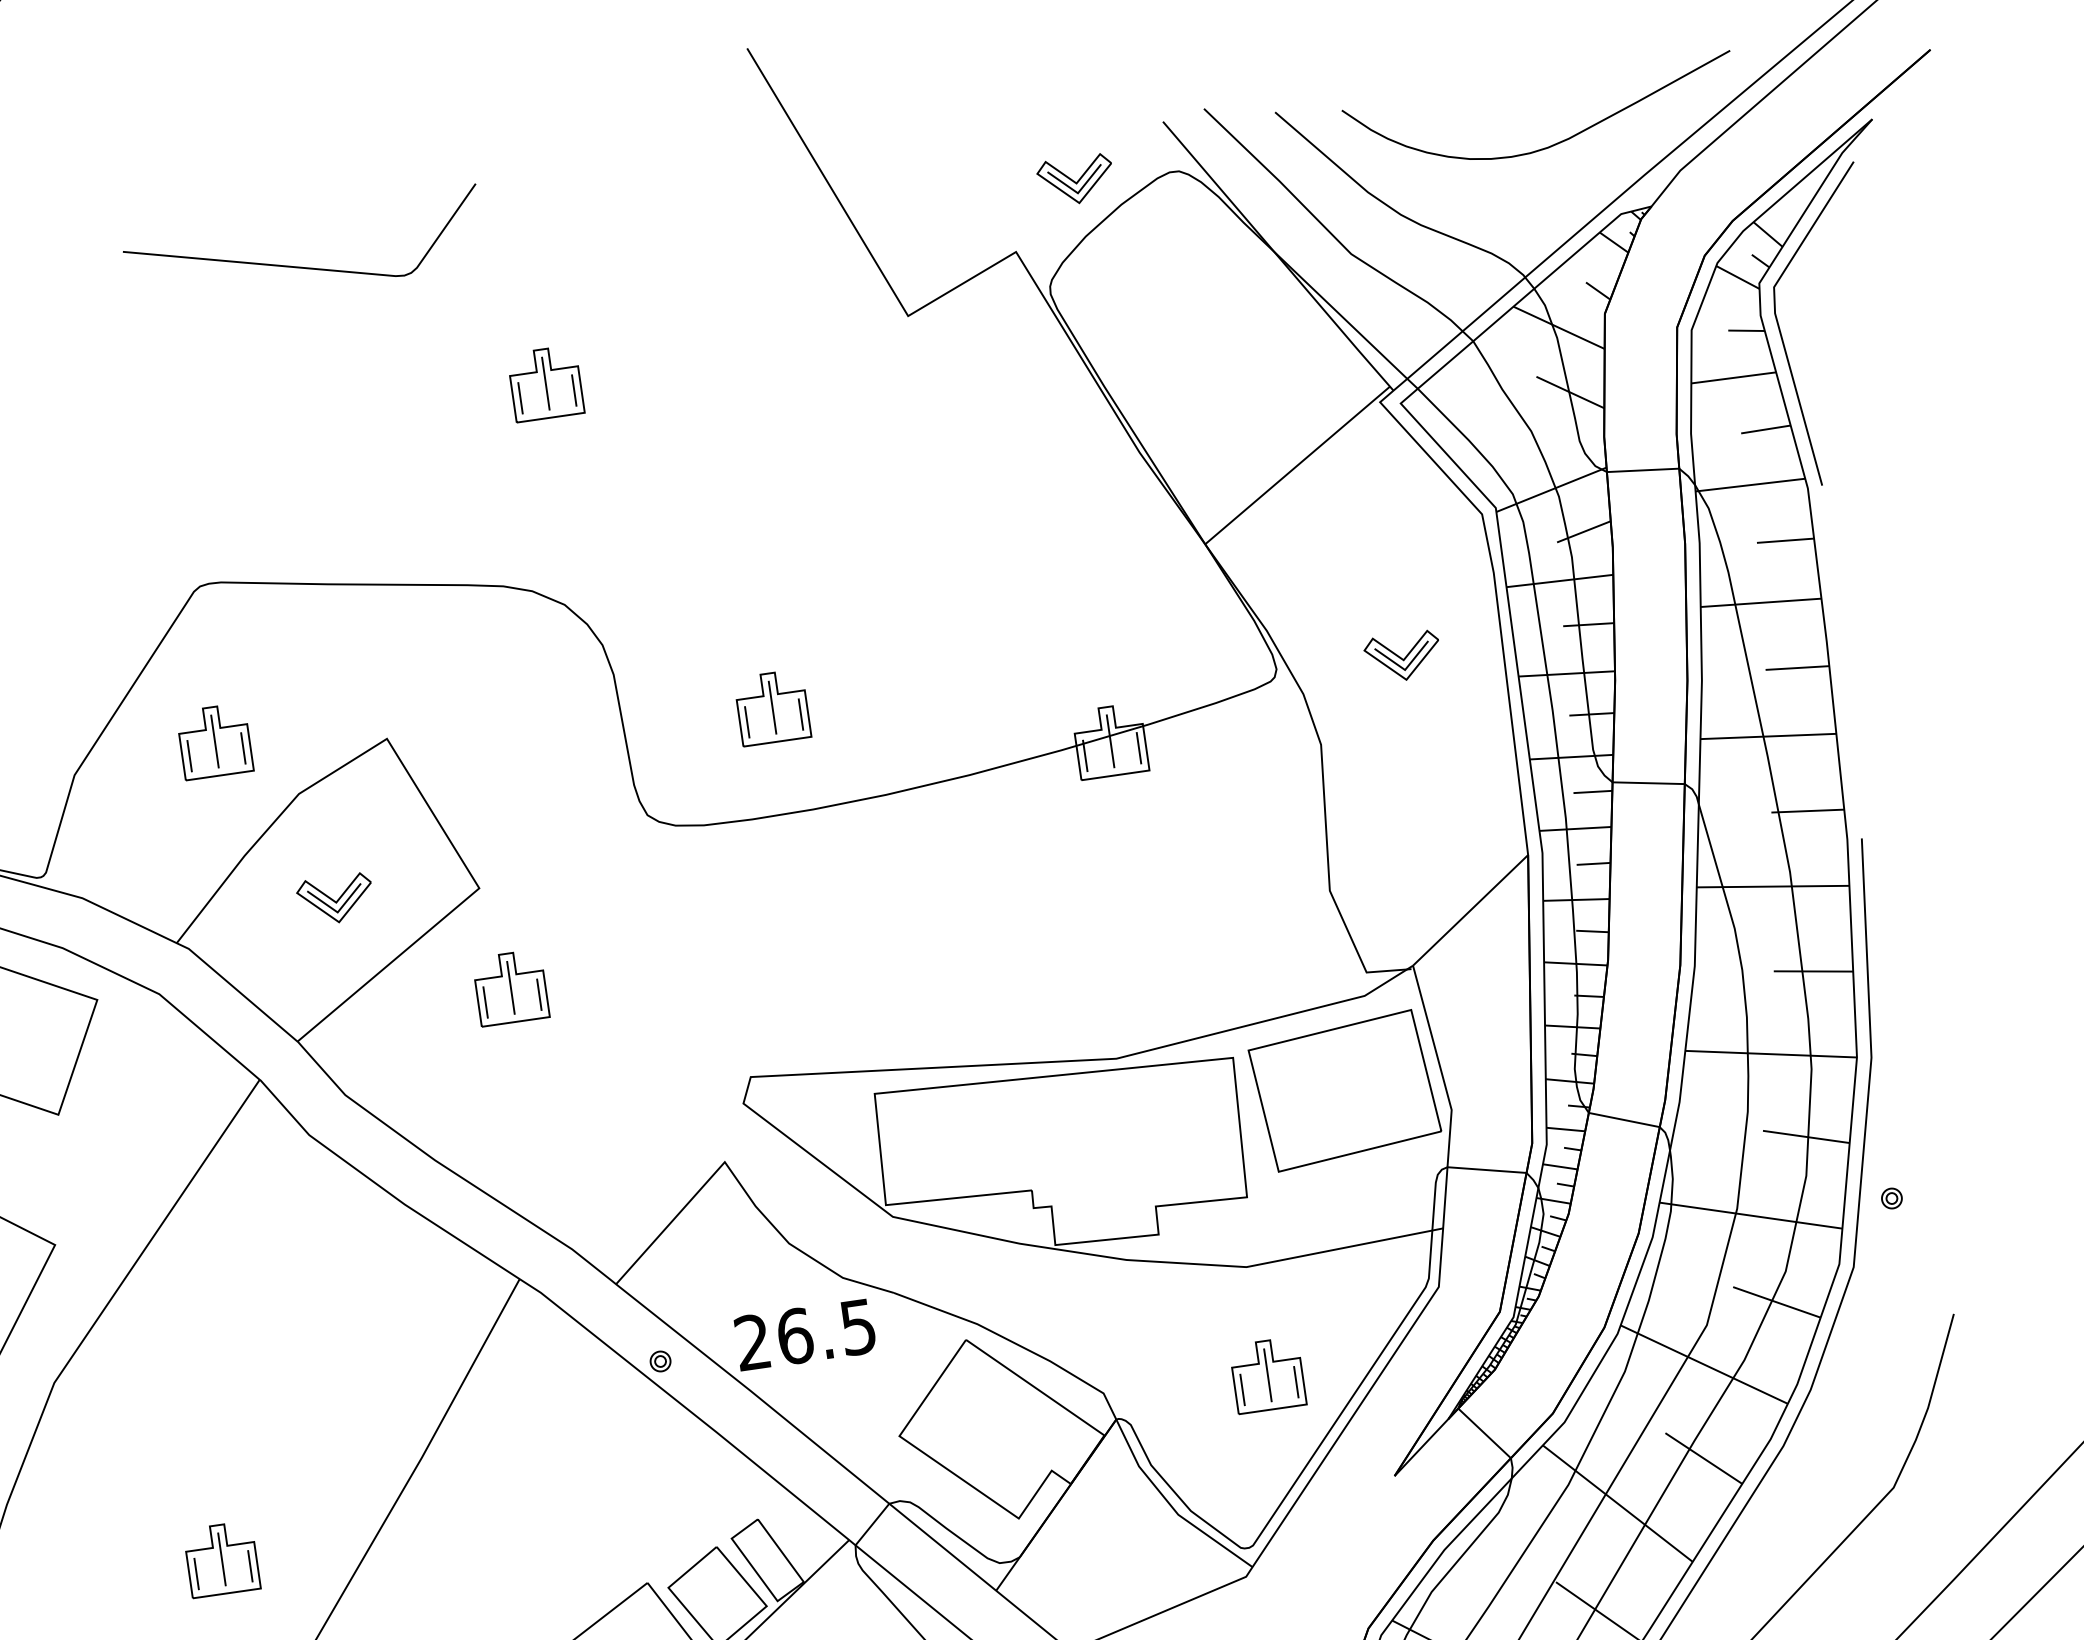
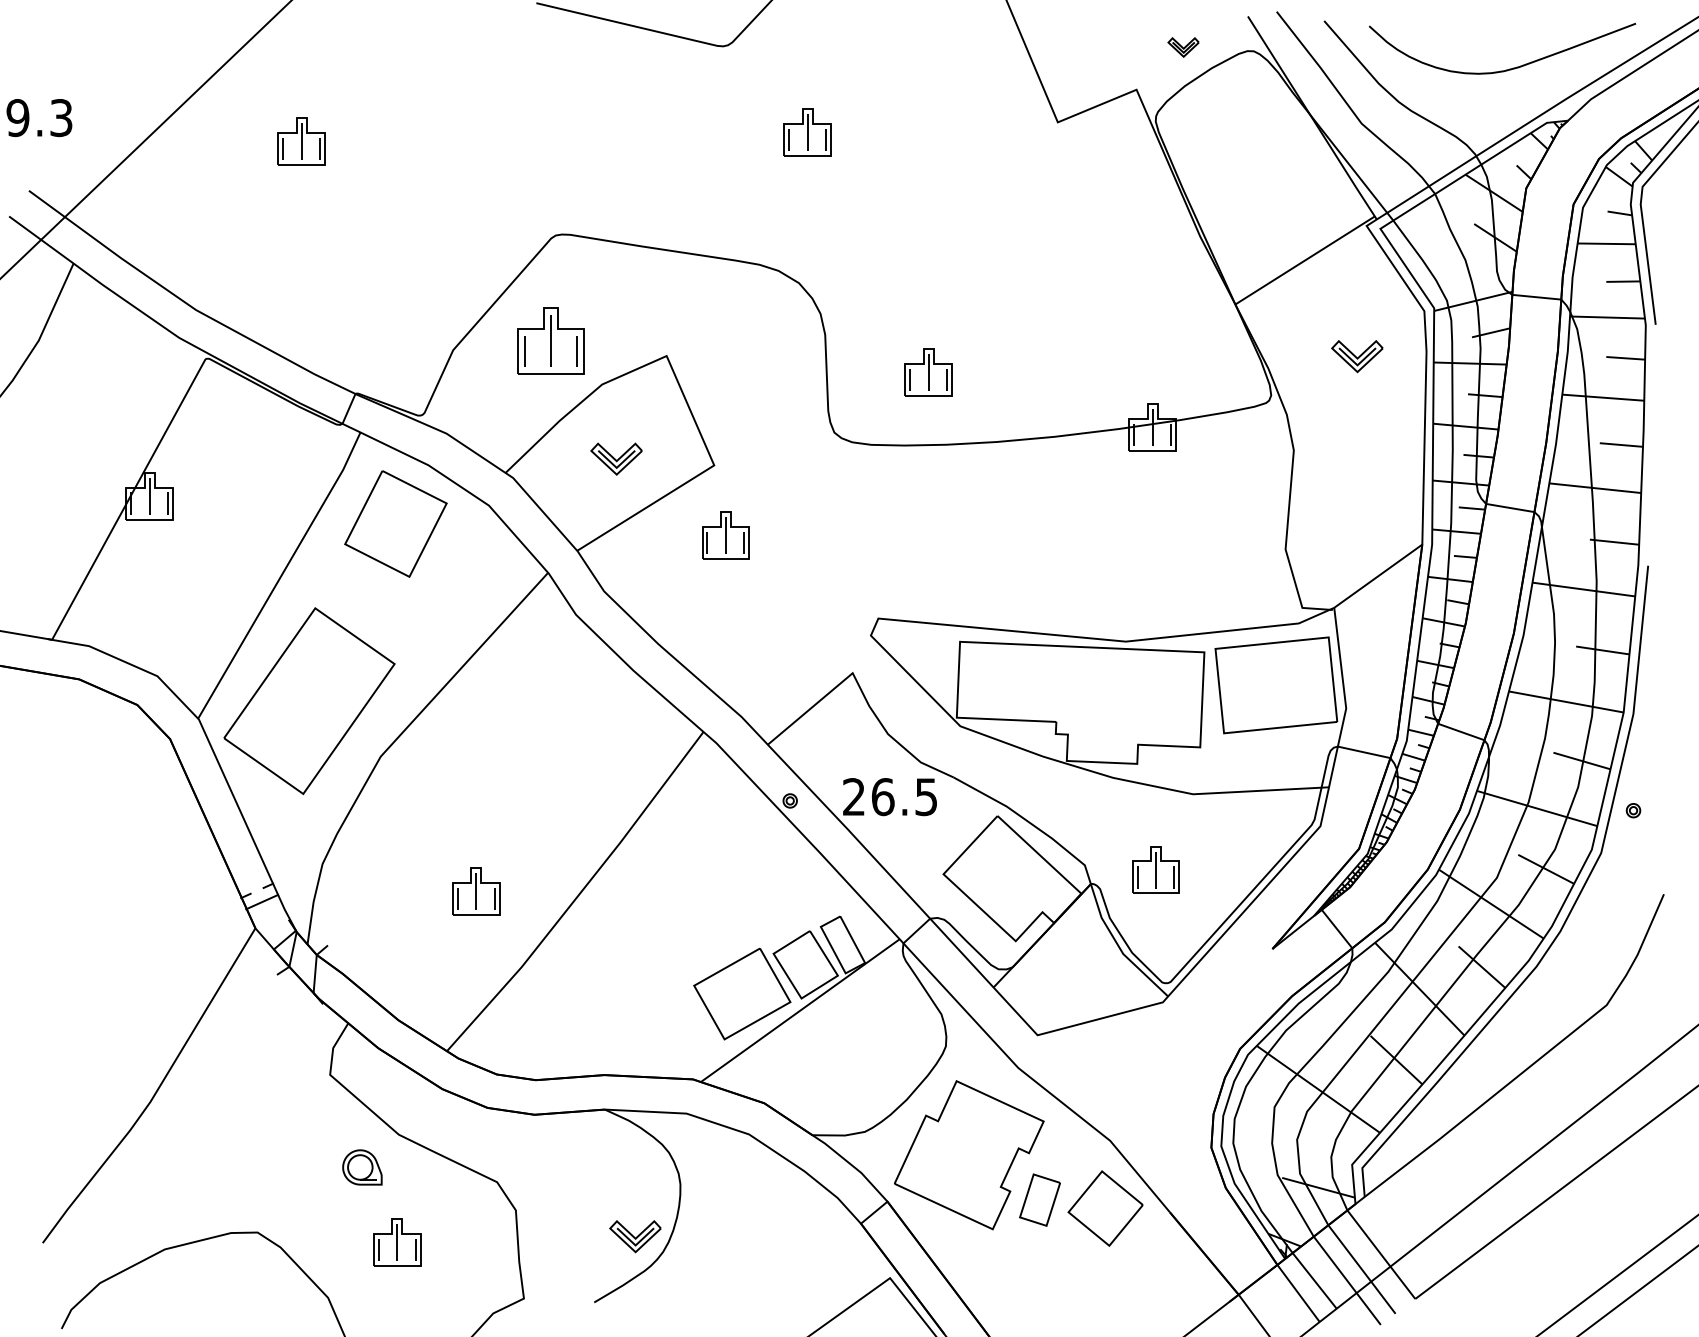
part: (1075, 180) -> (1183, 47), size x0.6
part: (1403, 657) -> (1357, 356), moved
part: (214, 742) -> (550, 341), size x1.4
part: (1267, 1374) -> (1155, 869), moved

